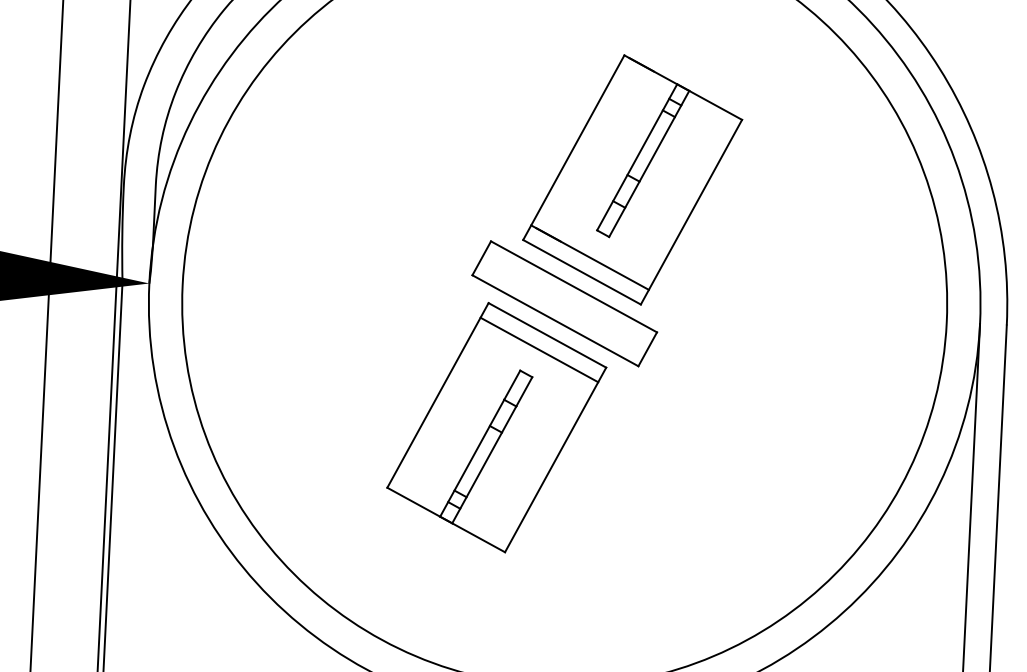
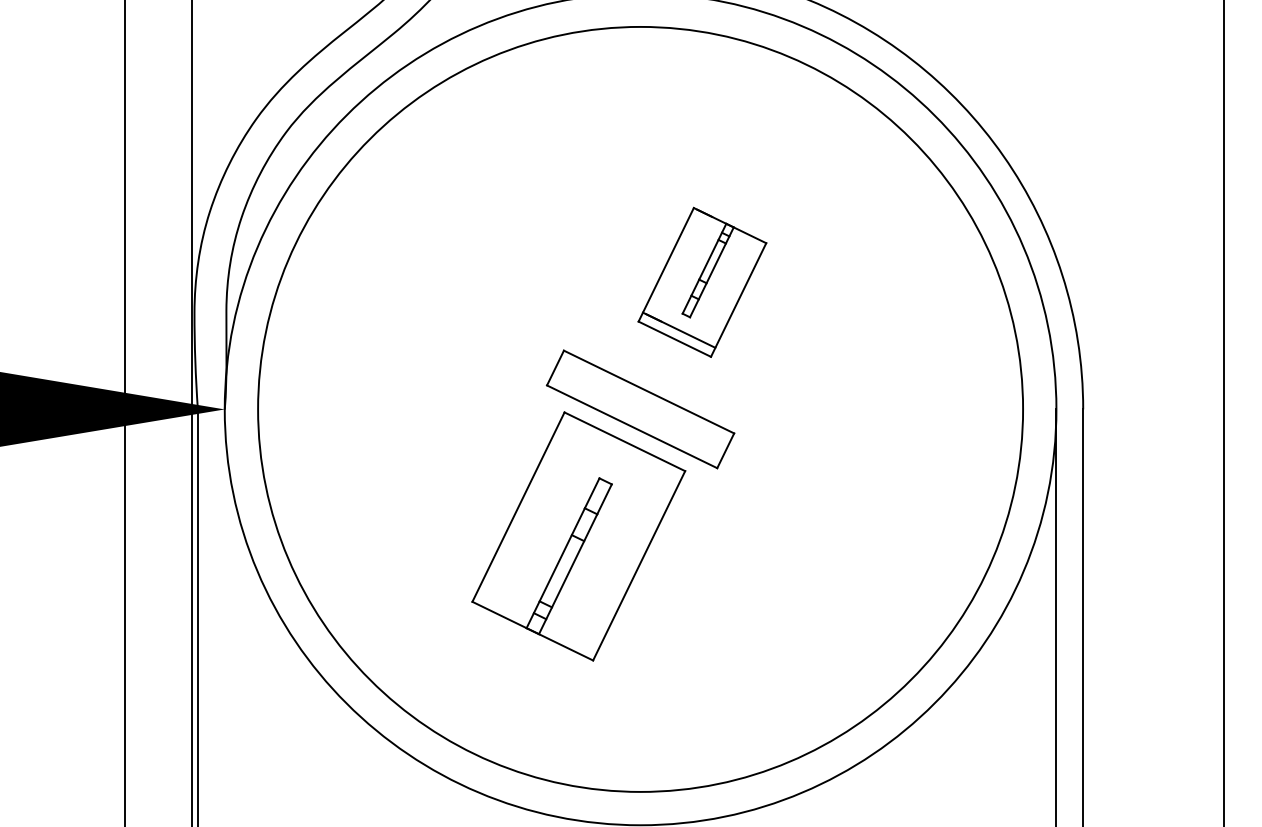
part: (632, 180) -> (702, 282), size x0.6
line: (539, 349) -> (617, 456), removed

